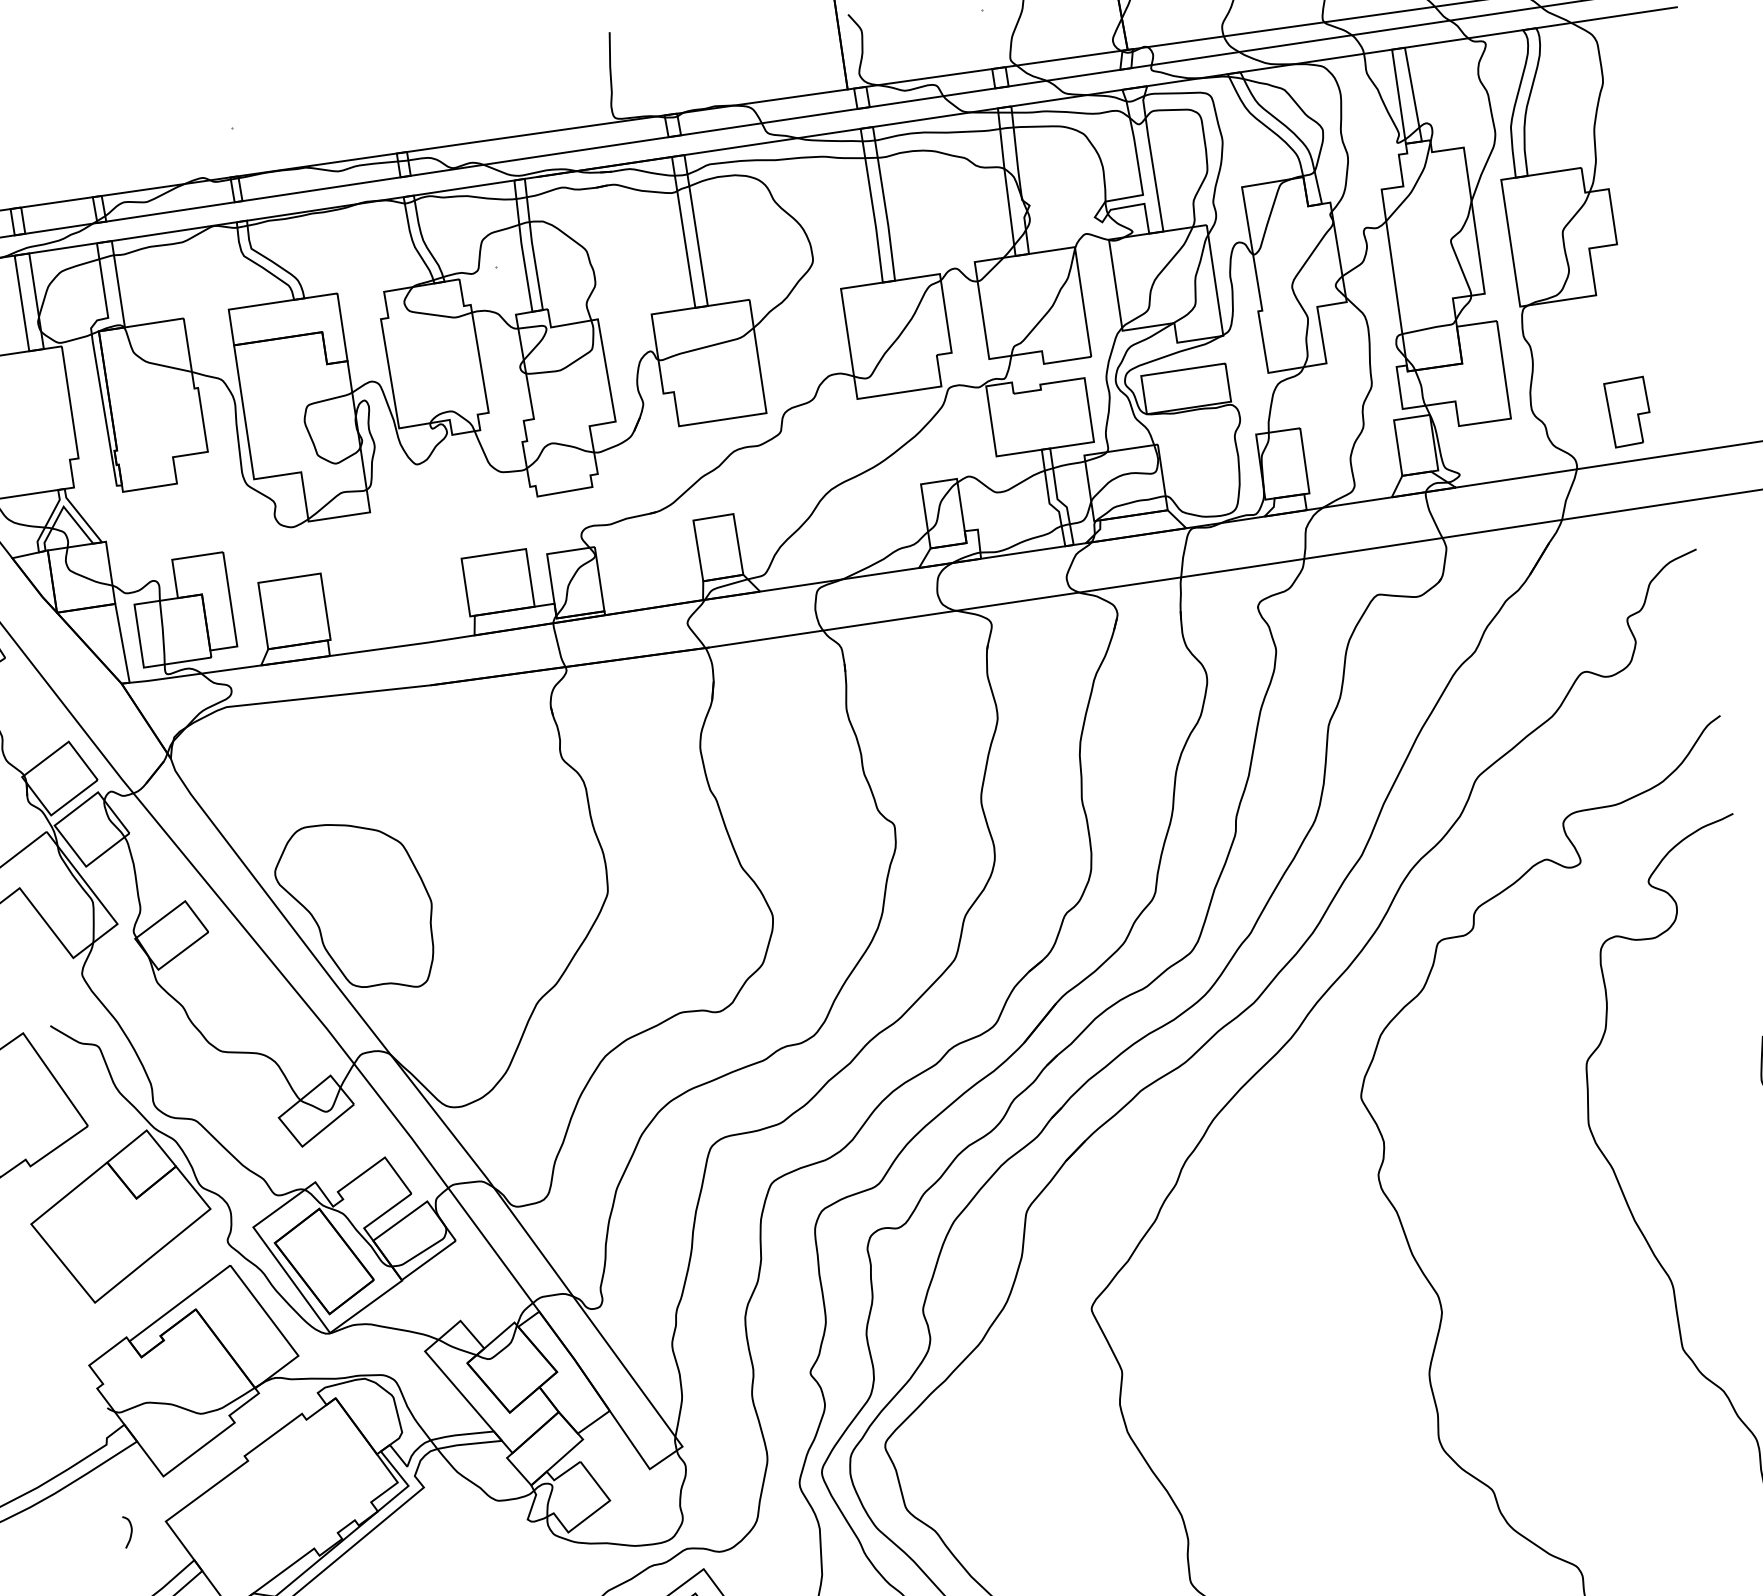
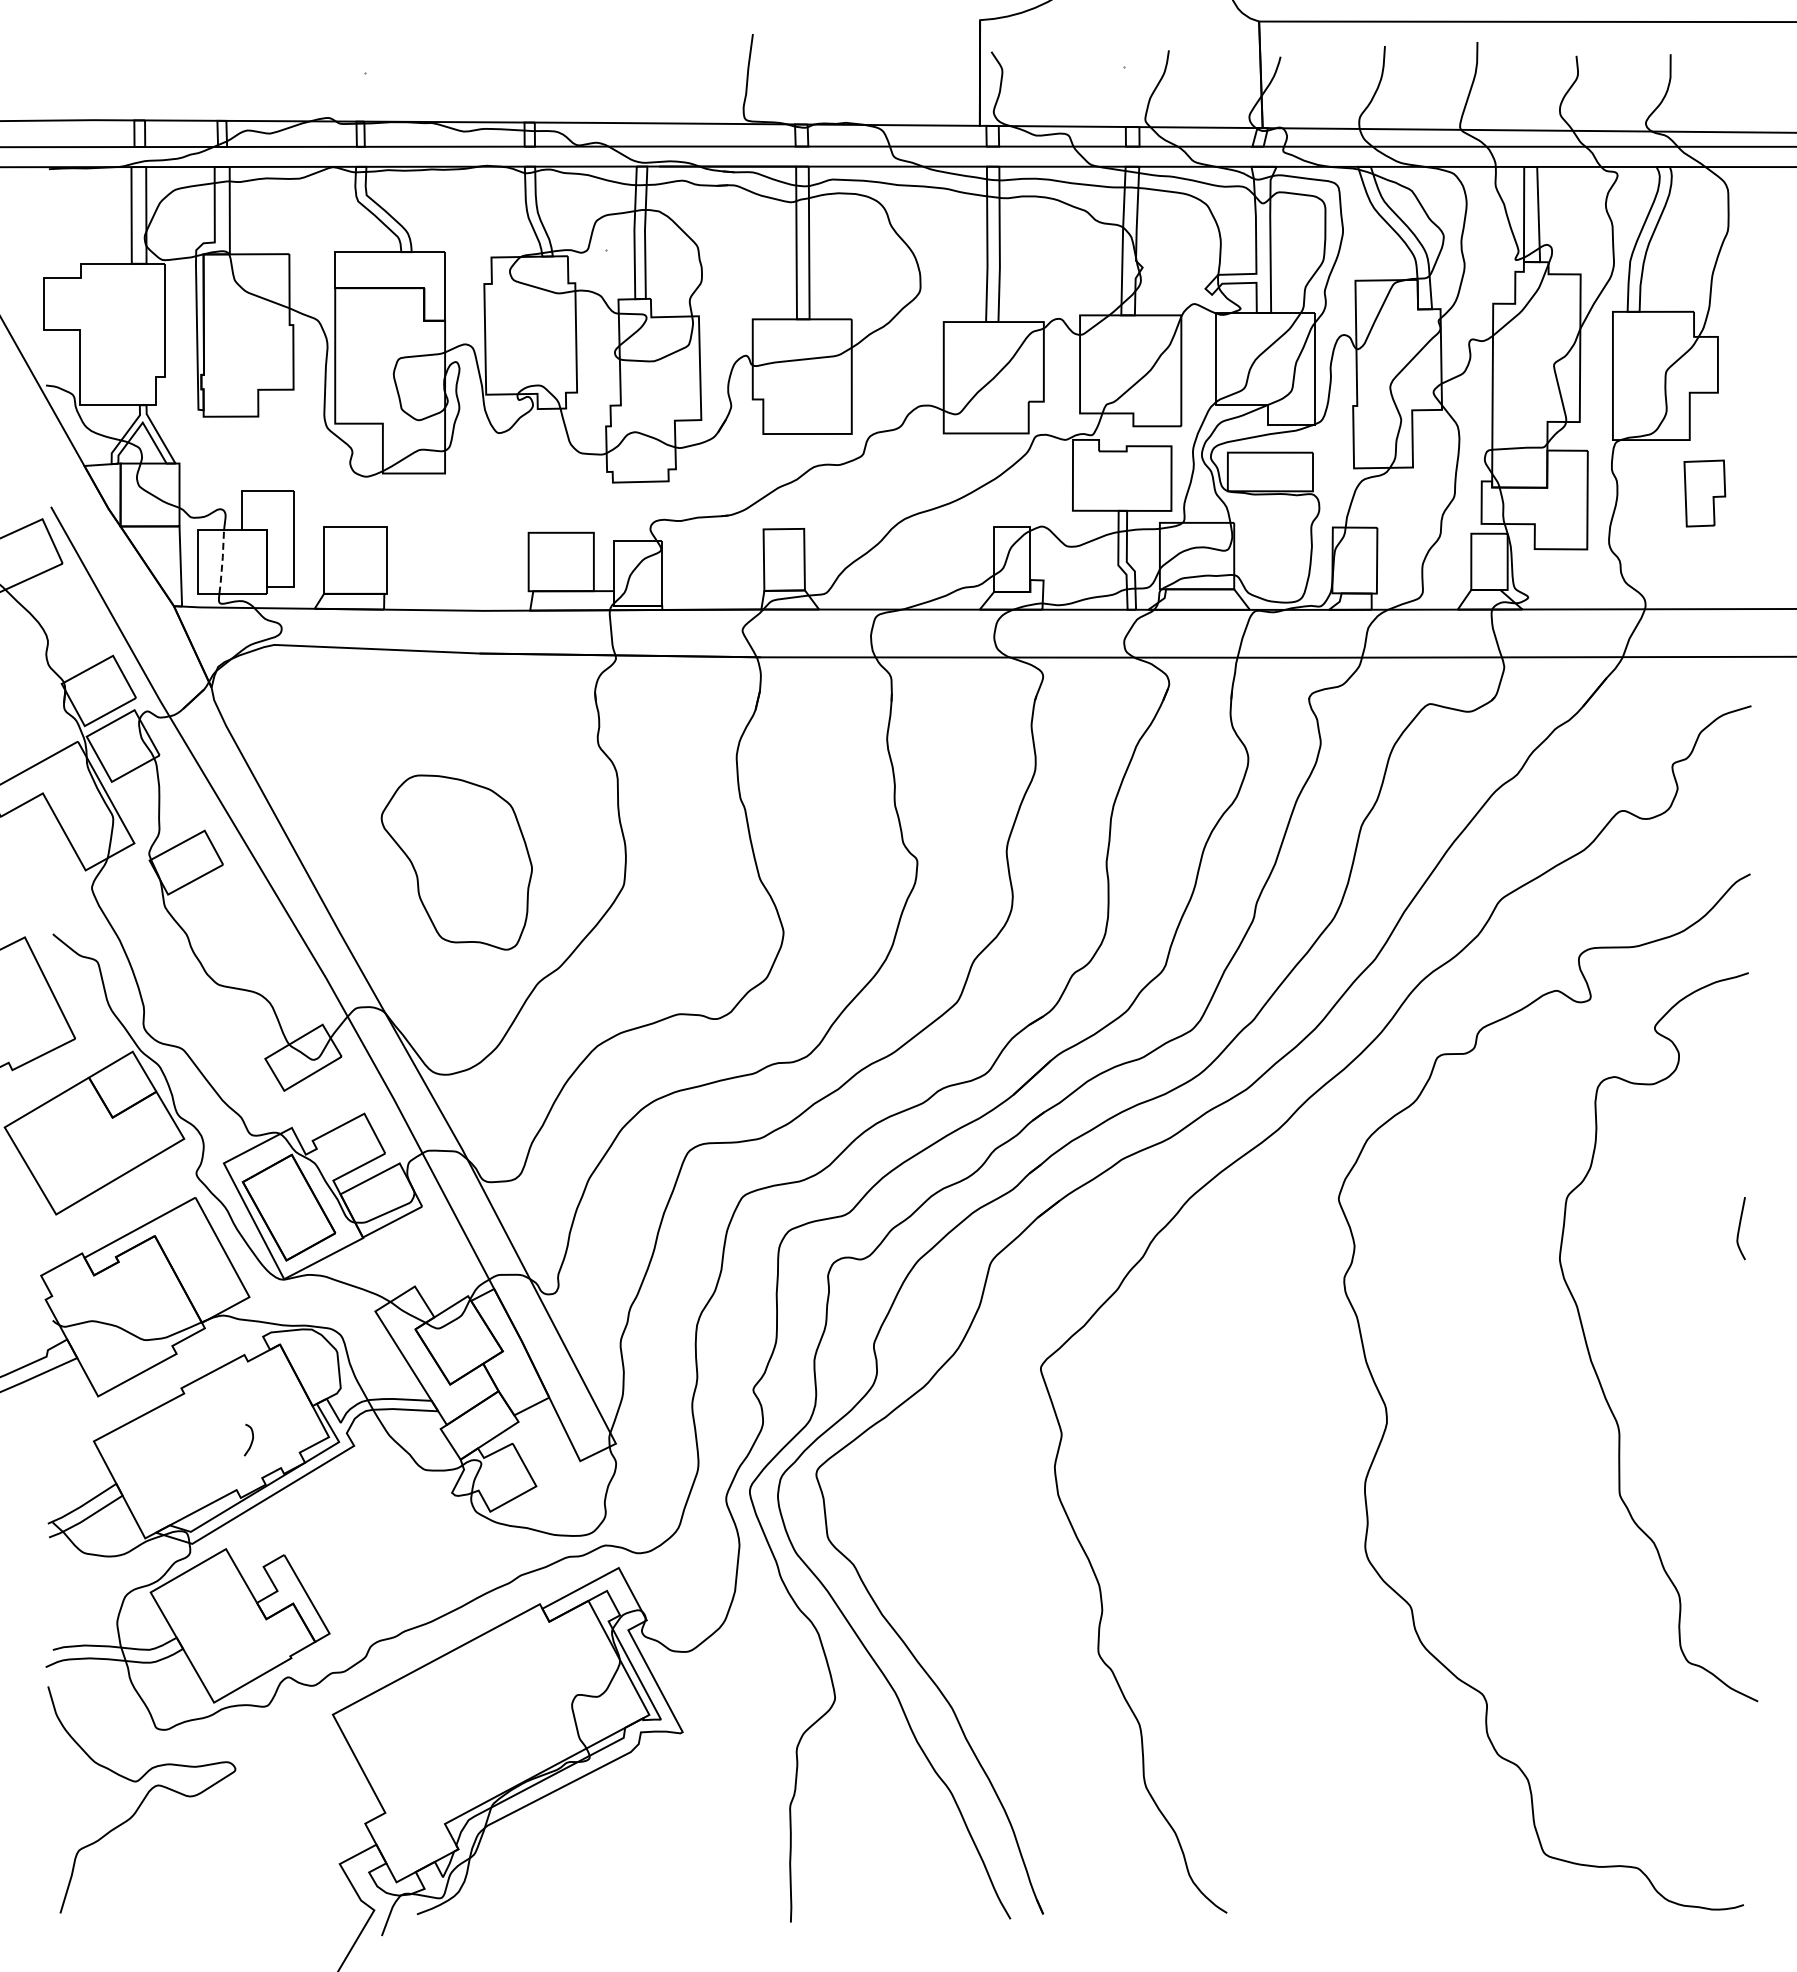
part: (1628, 412) -> (1704, 493), moved
line: (163, 632) -> (222, 561), solid -> dashed
part: (355, 907) -> (456, 862), moved
curve: (130, 1530) -> (251, 1439), moved

